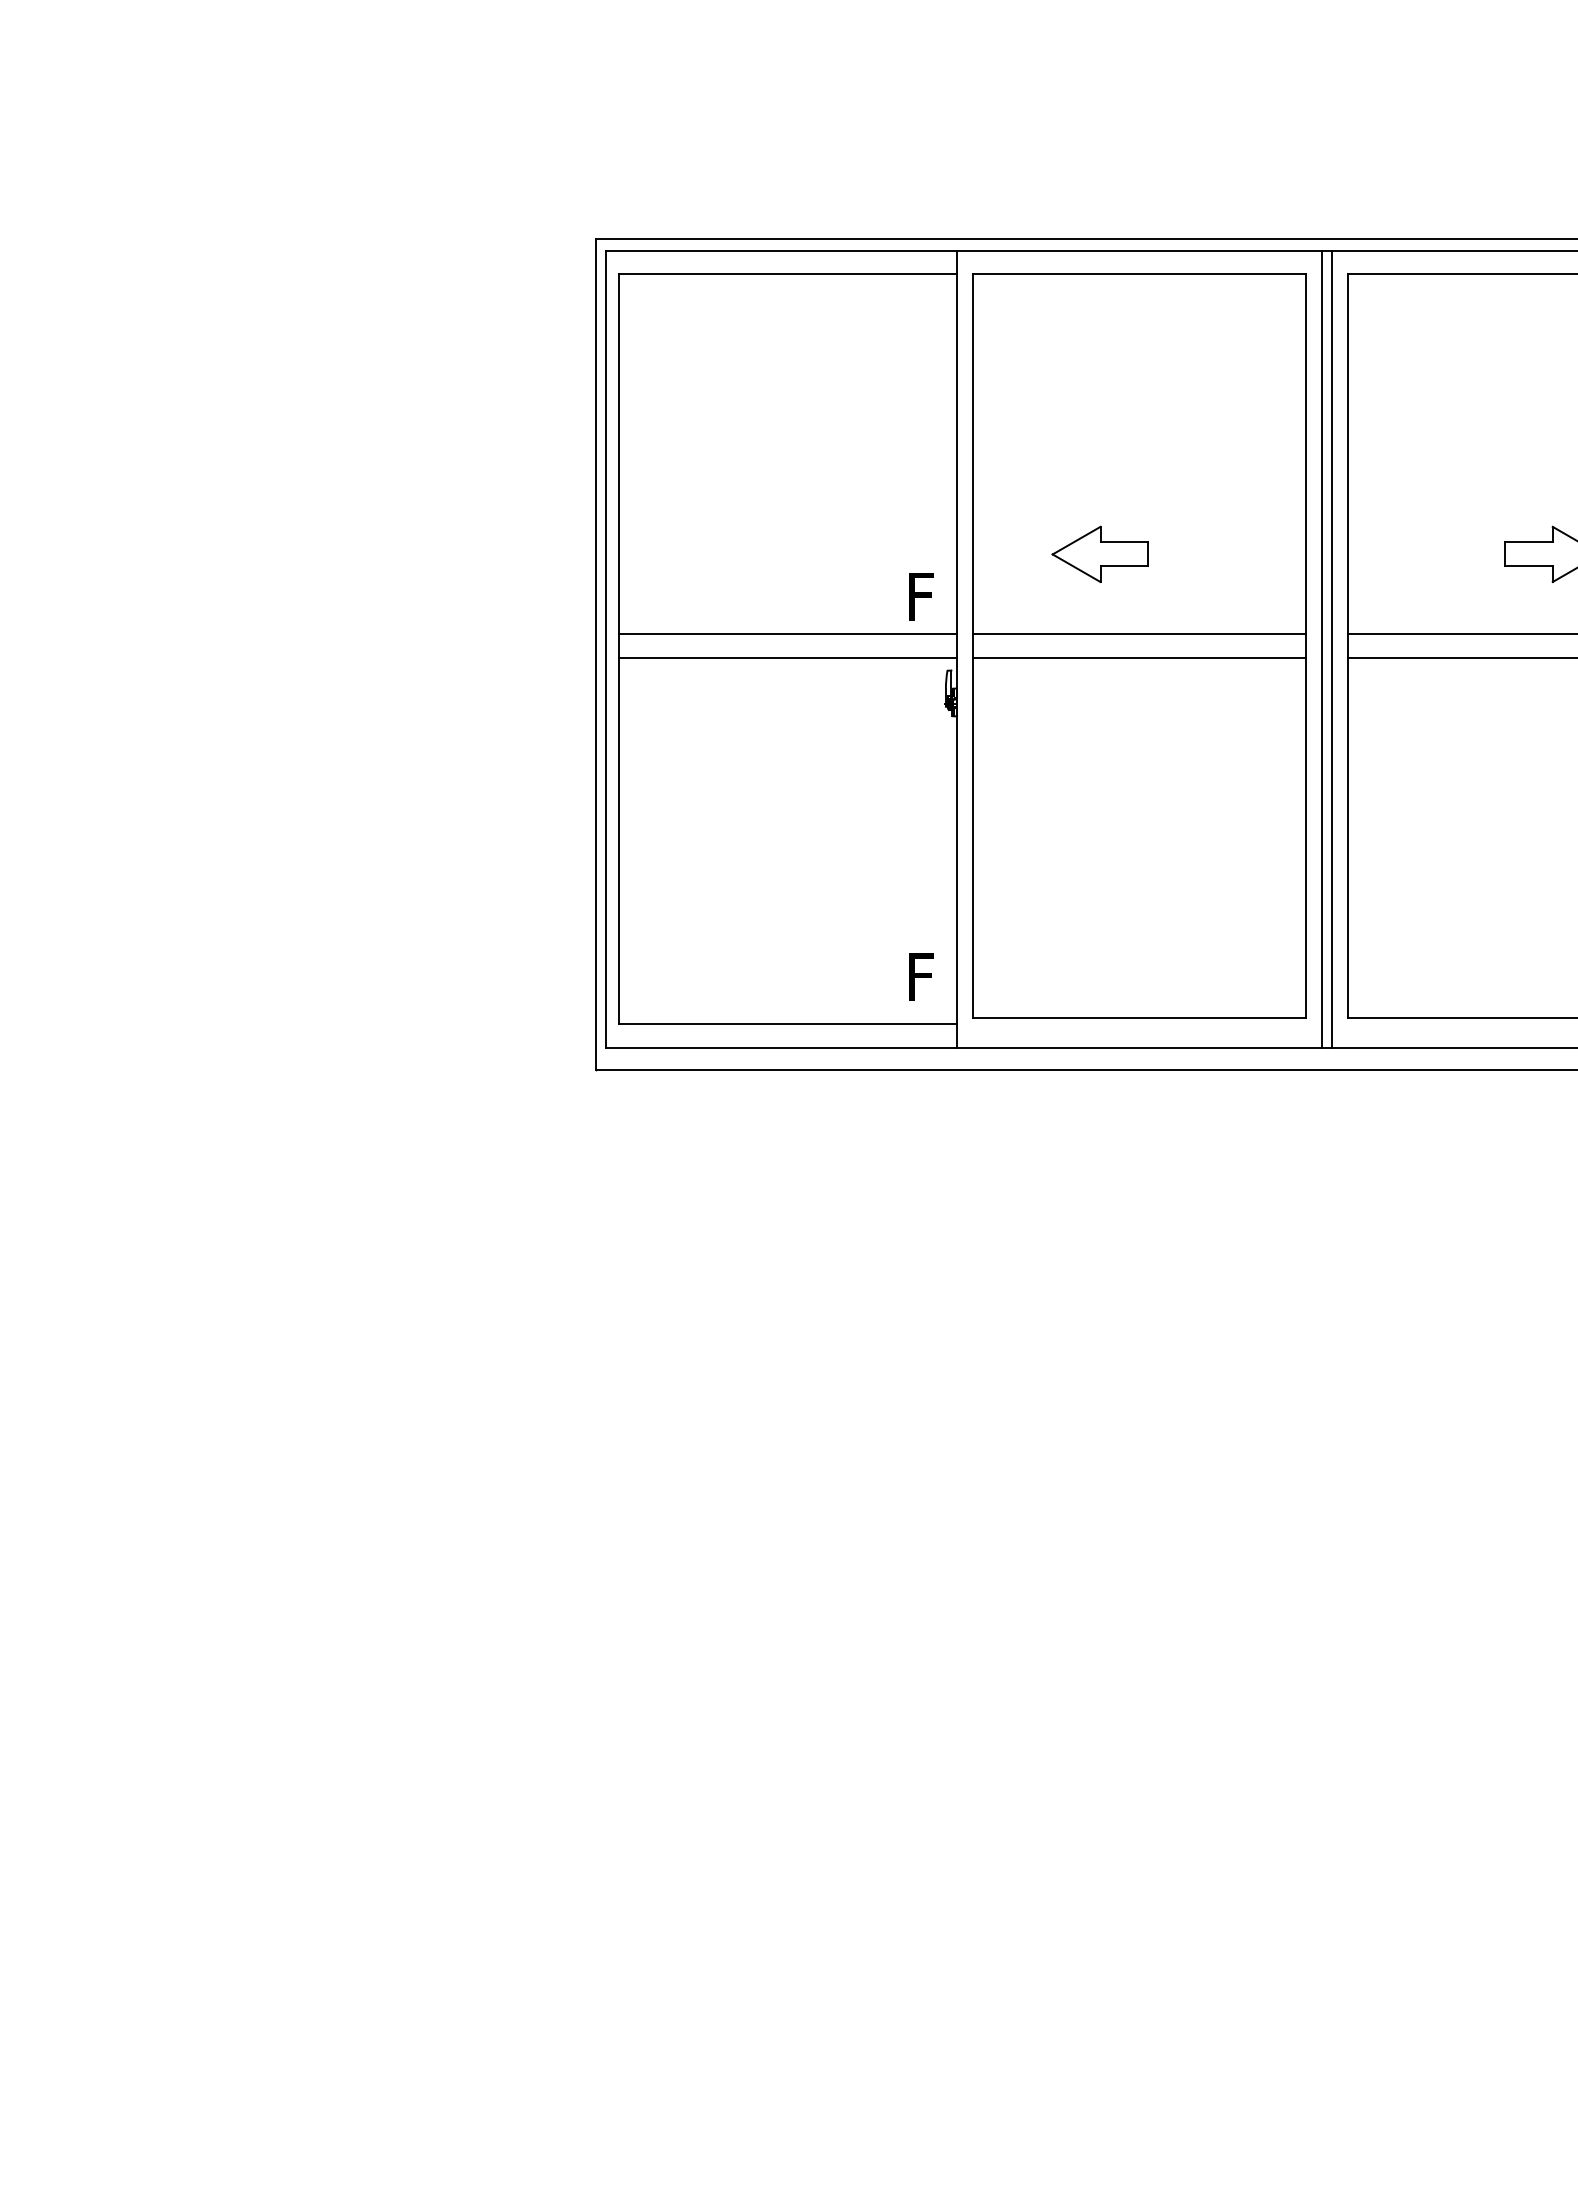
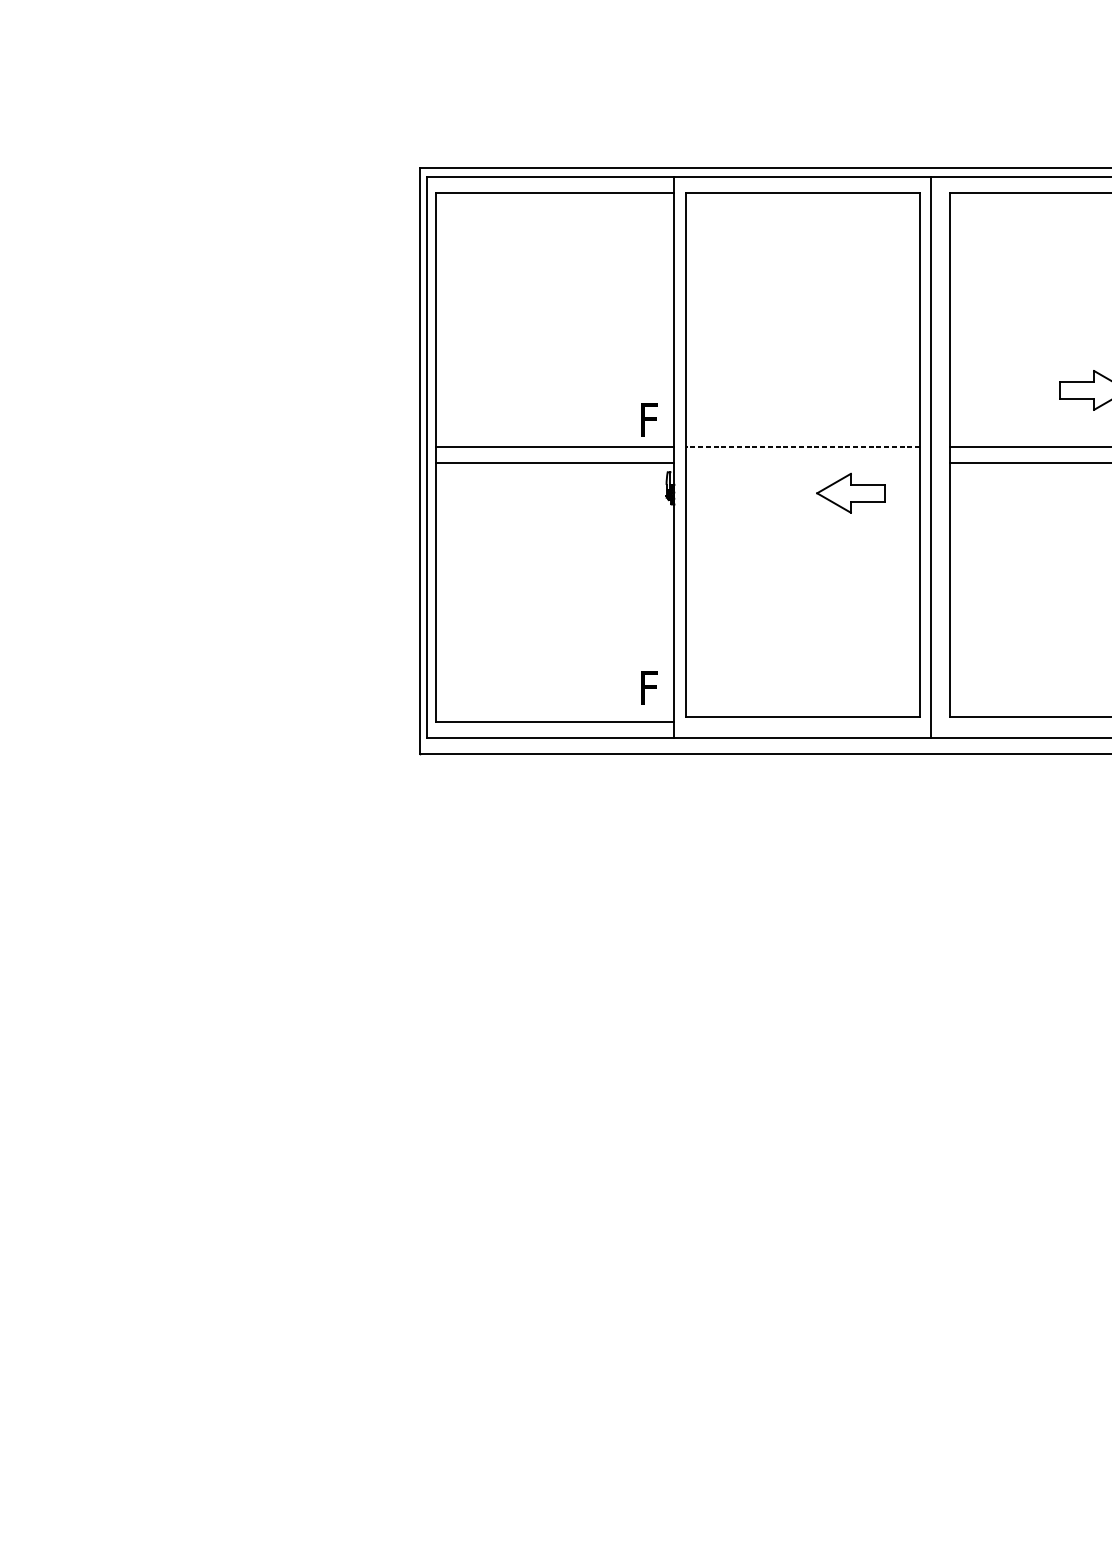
part: (1099, 554) -> (850, 493), moved
line: (1138, 634) -> (802, 446), solid -> dashed
line: (1331, 648) -> (938, 456), removed
line: (1139, 658) -> (802, 463), removed

